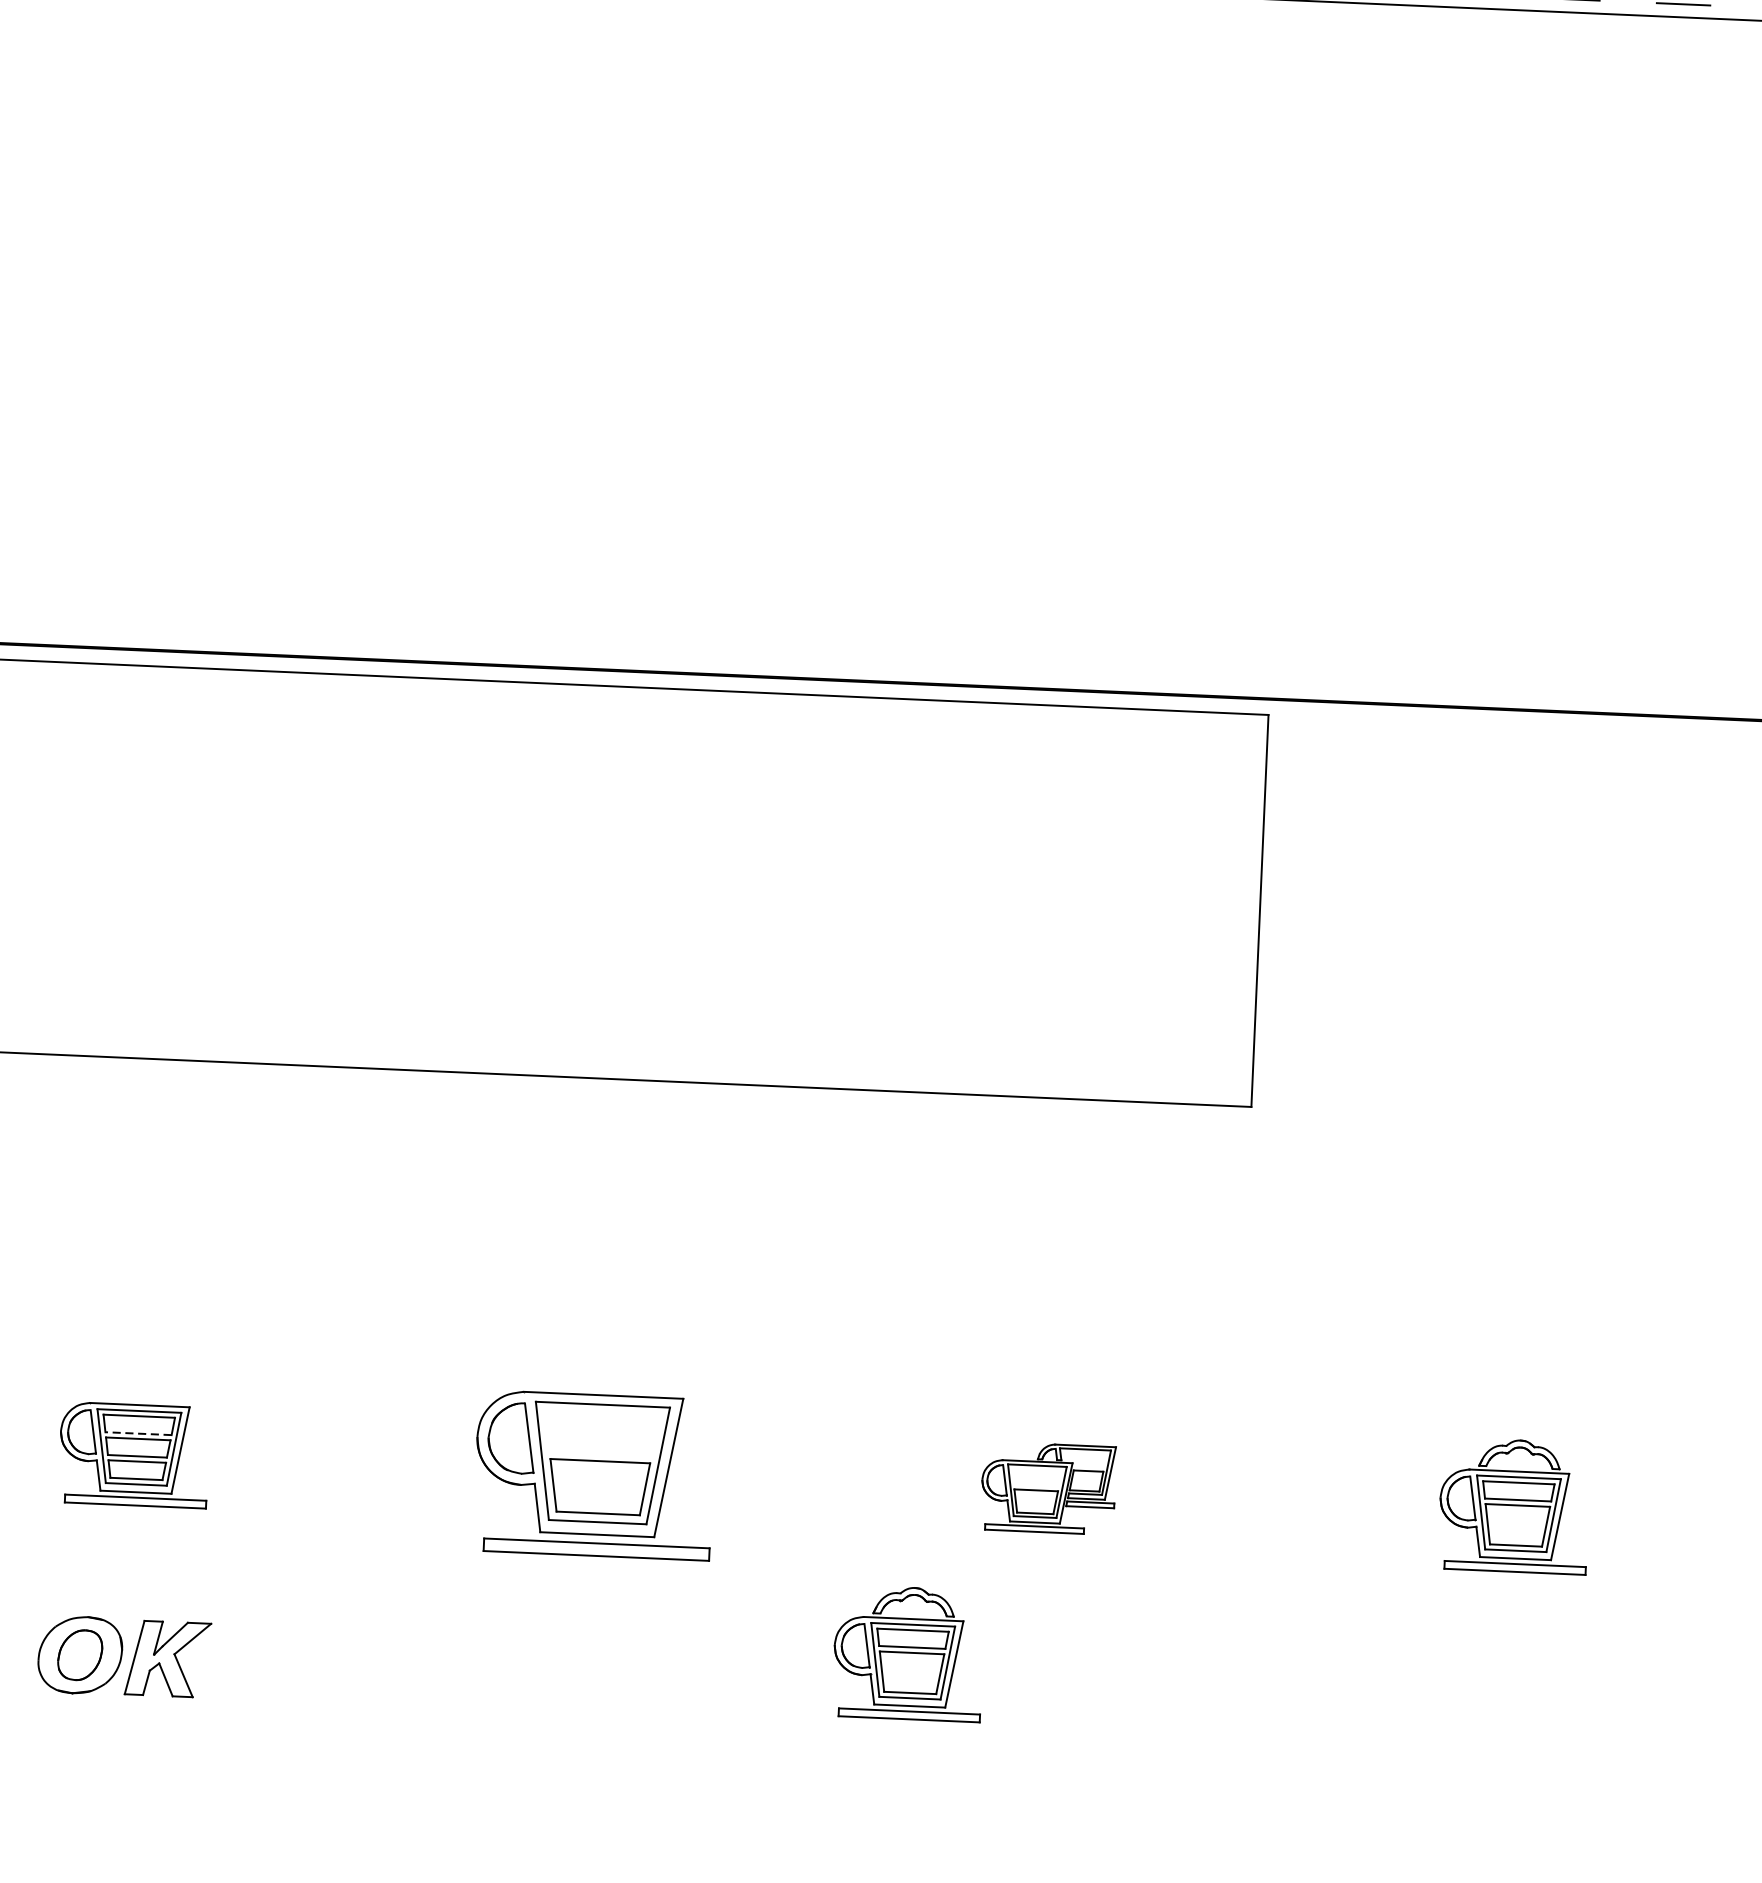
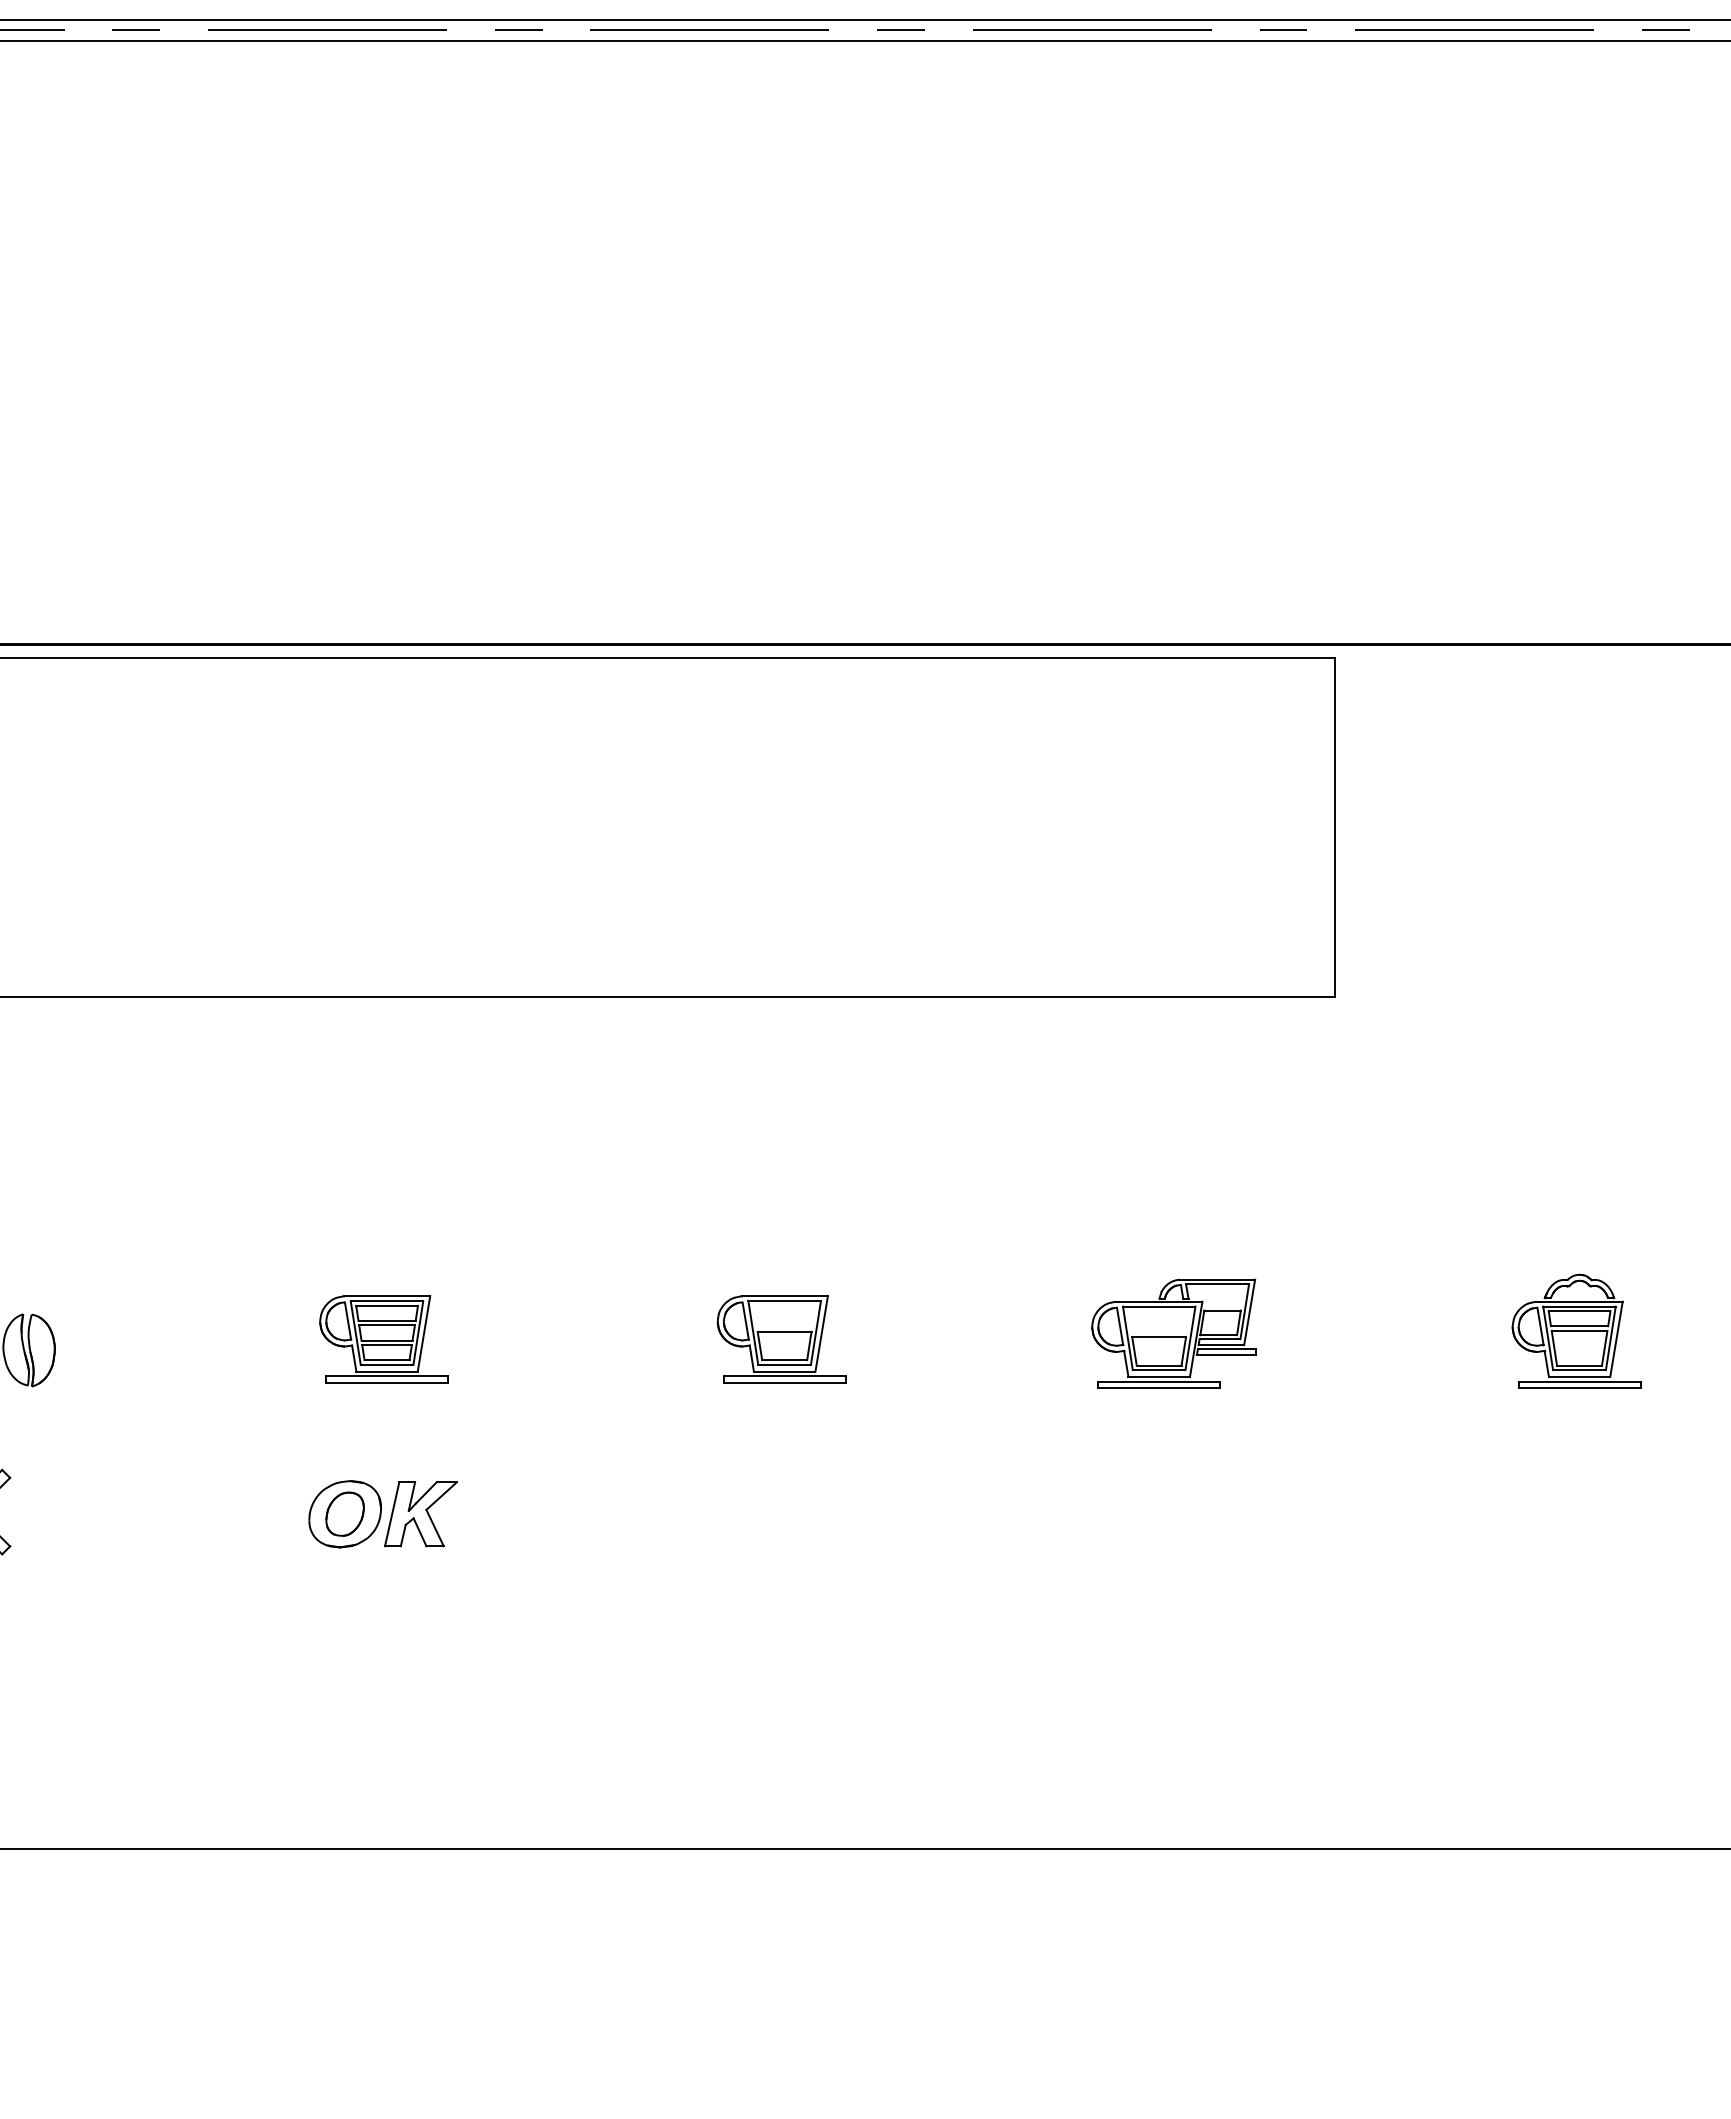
line: (139, 1433) -> (387, 1320), dashed -> solid
part: (593, 1475) -> (781, 1339), size x0.62
part: (1047, 1487) -> (1173, 1333), size x1.43
part: (908, 1652) -> (1059, 1480), removed

